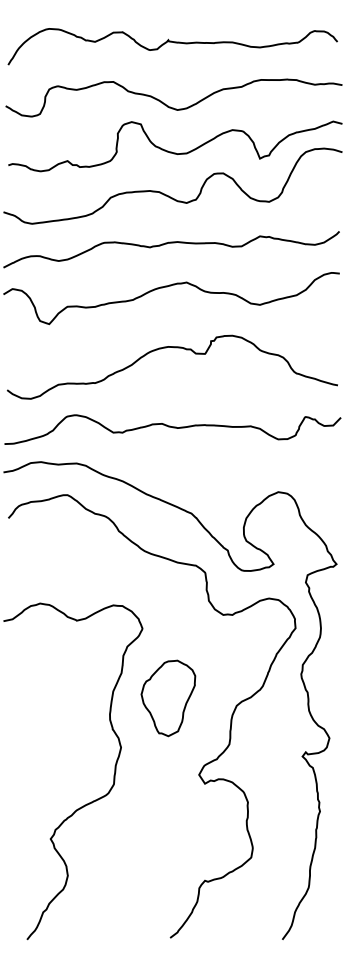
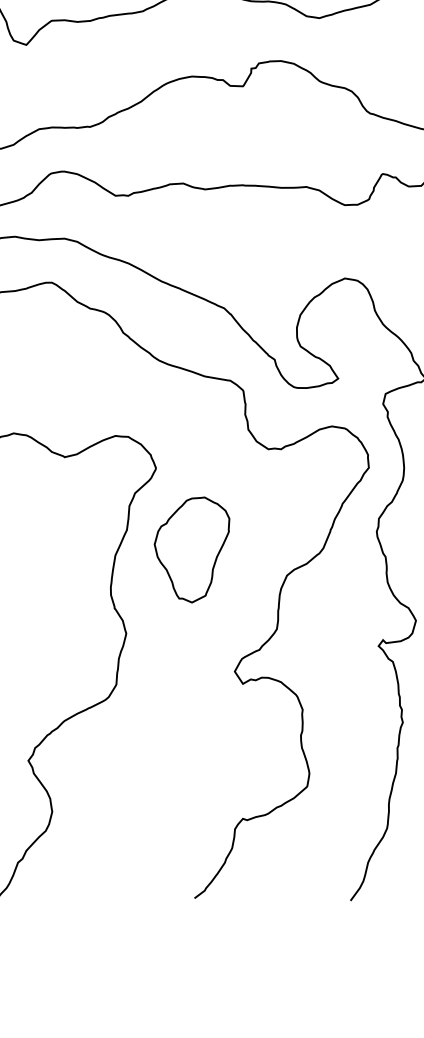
part: (168, 698) -> (192, 550), moved

